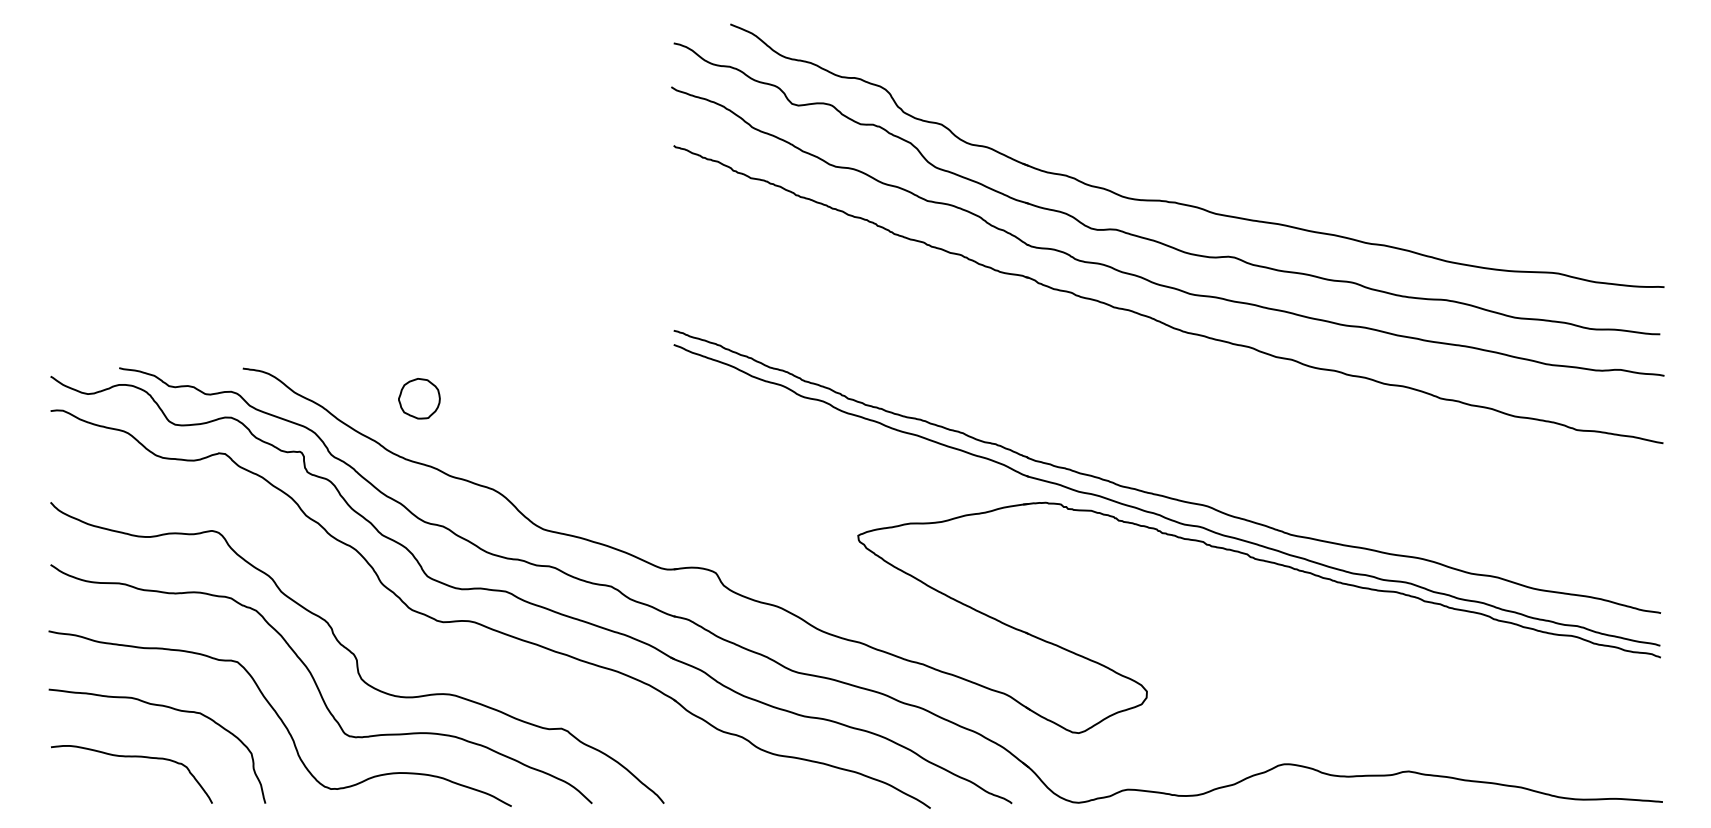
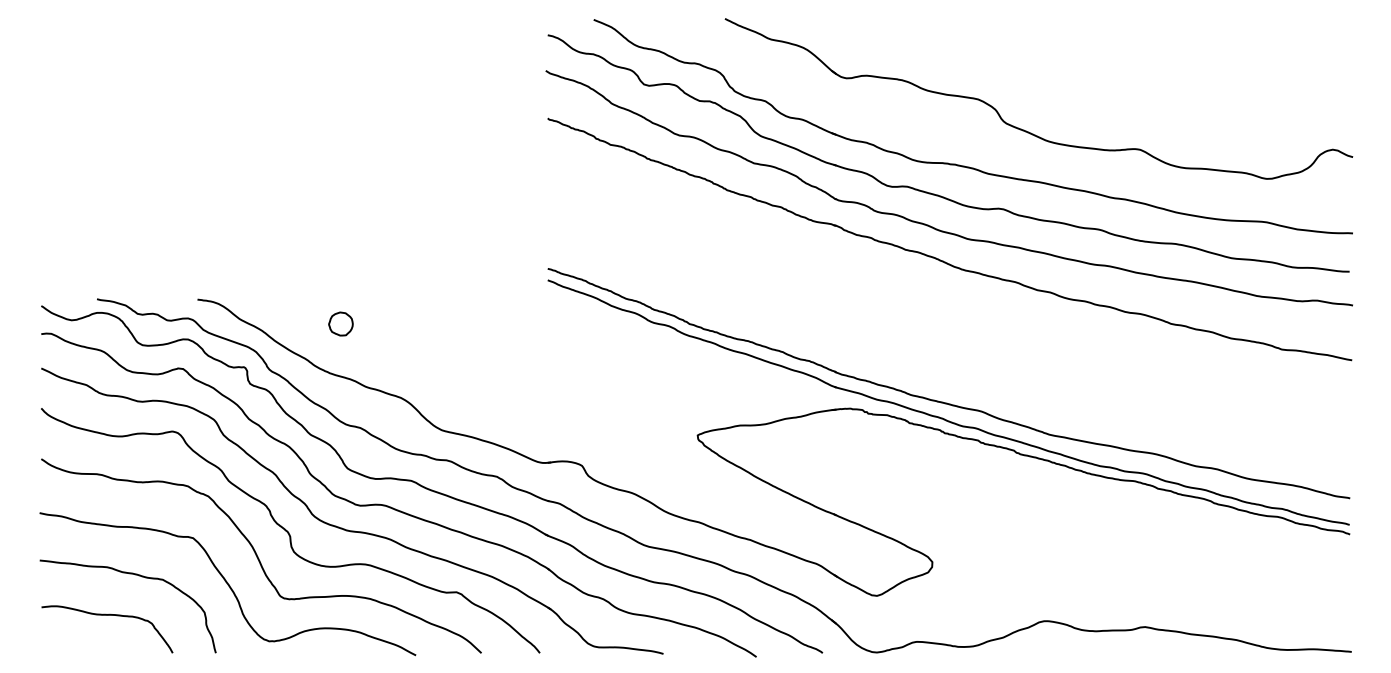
part: (1259, 159) -> (1023, 129), added
part: (418, 398) -> (340, 323), size x0.71
part: (427, 651) -> (347, 529), added

